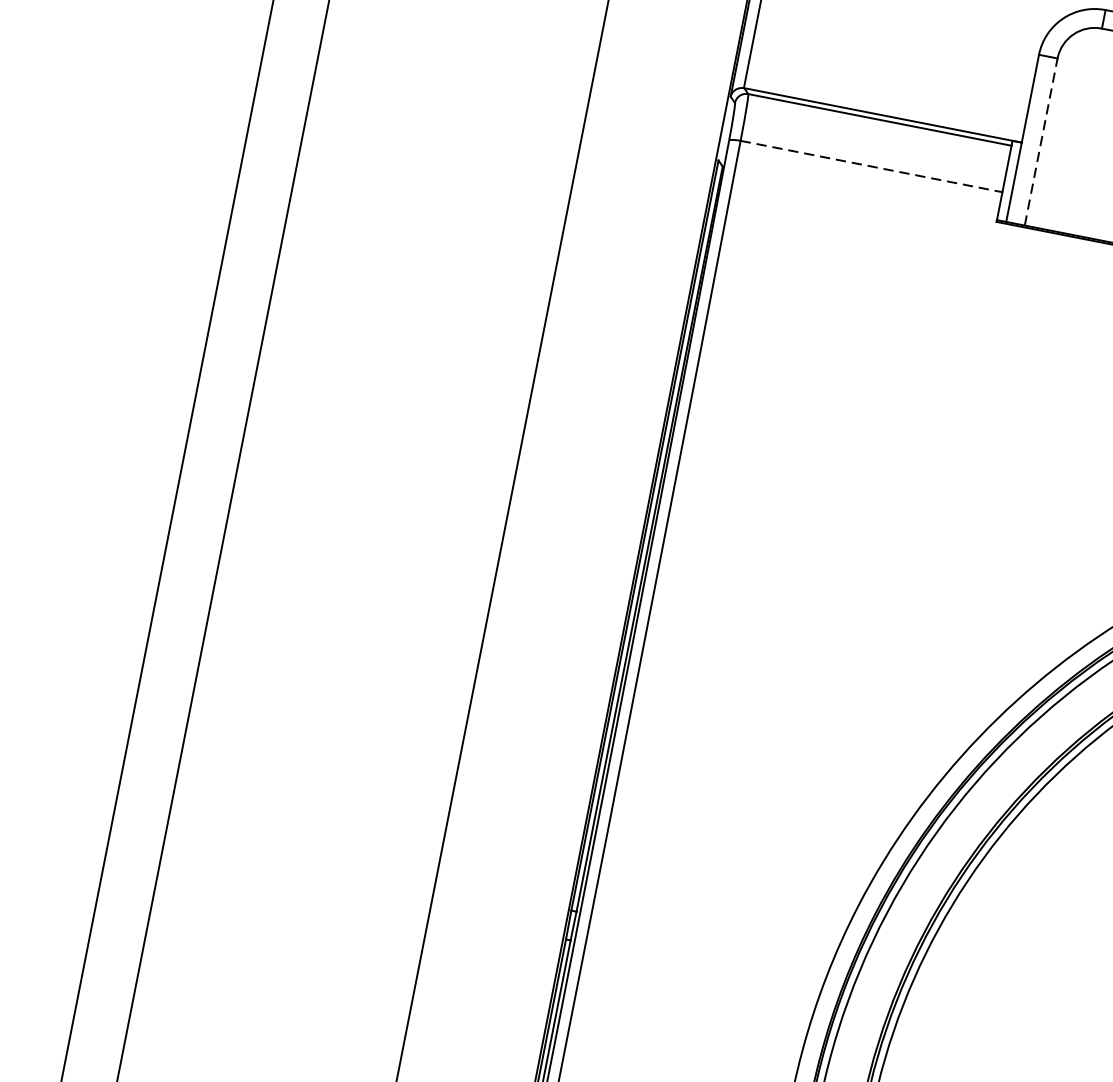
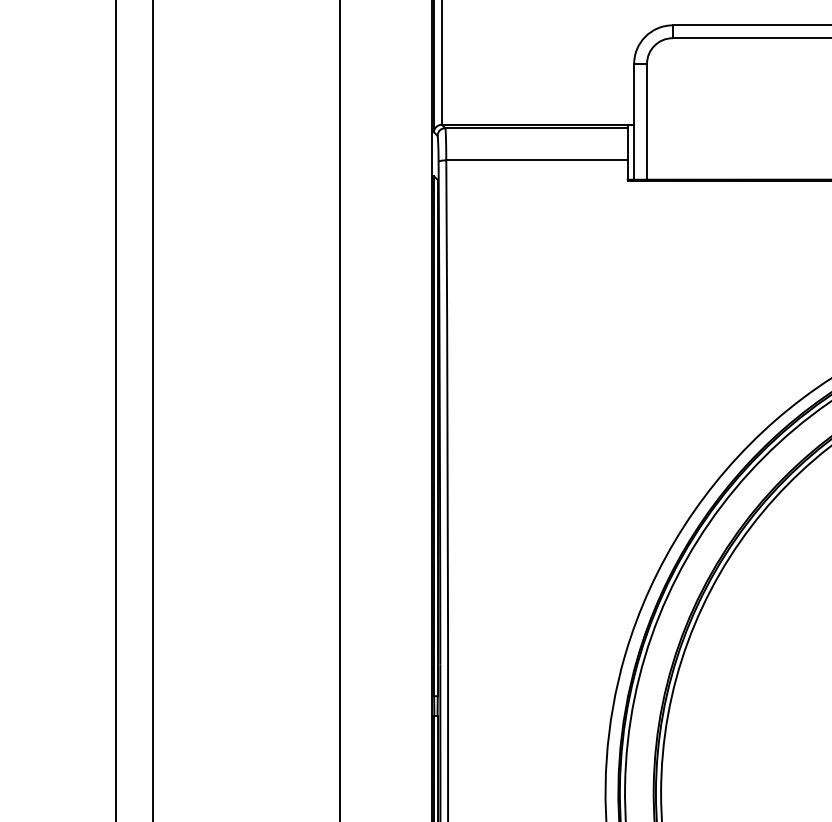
line: (1041, 141) -> (647, 121), dashed -> solid
line: (872, 166) -> (537, 160), dashed -> solid

